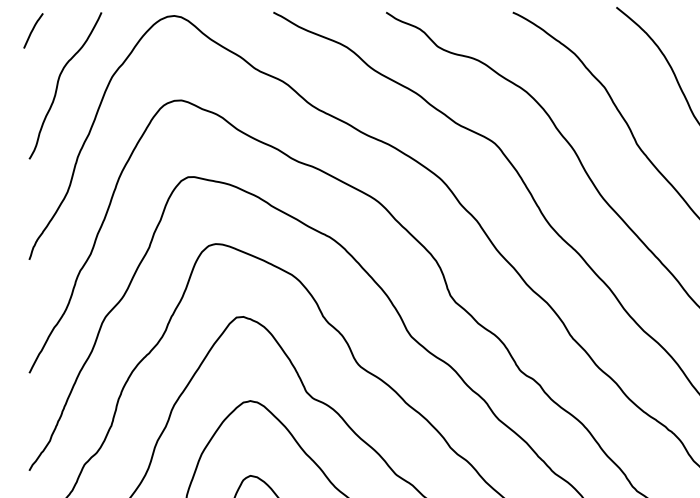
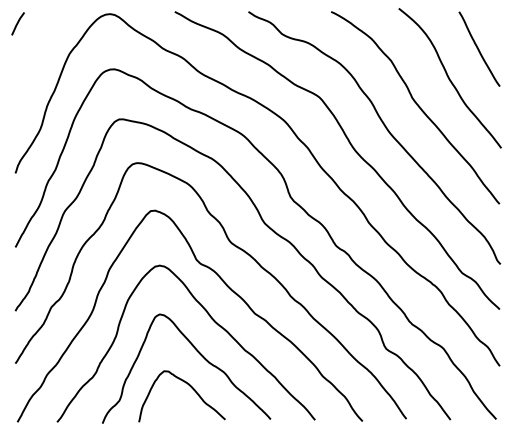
curve: (60, 80) -> (35, 56), removed

